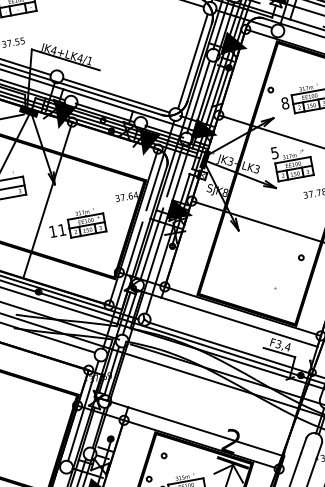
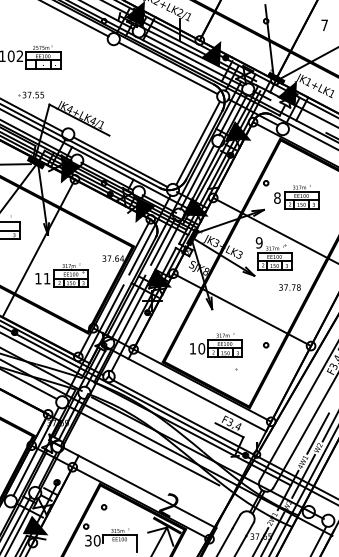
text: (274, 152) -> (258, 242), 5 -> 9
part: (249, 267) -> (216, 345), added
line: (193, 384) -> (143, 445), added

